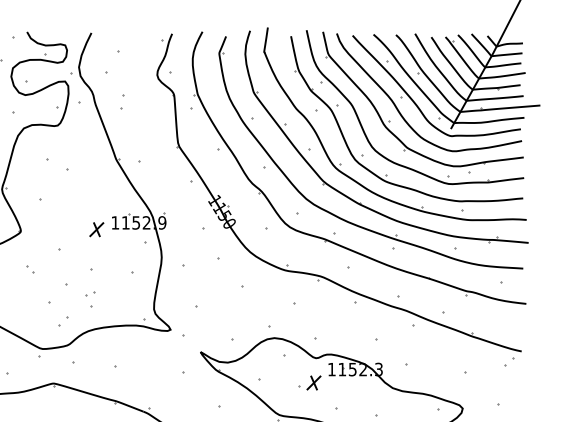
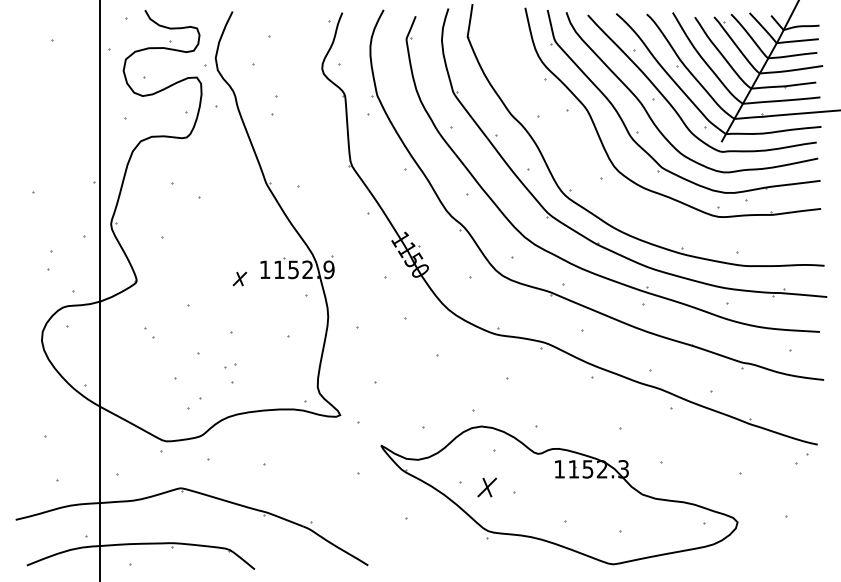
part: (386, 174) -> (633, 204), removed
part: (96, 229) -> (239, 278), size x0.7
part: (314, 382) -> (487, 487), moved

